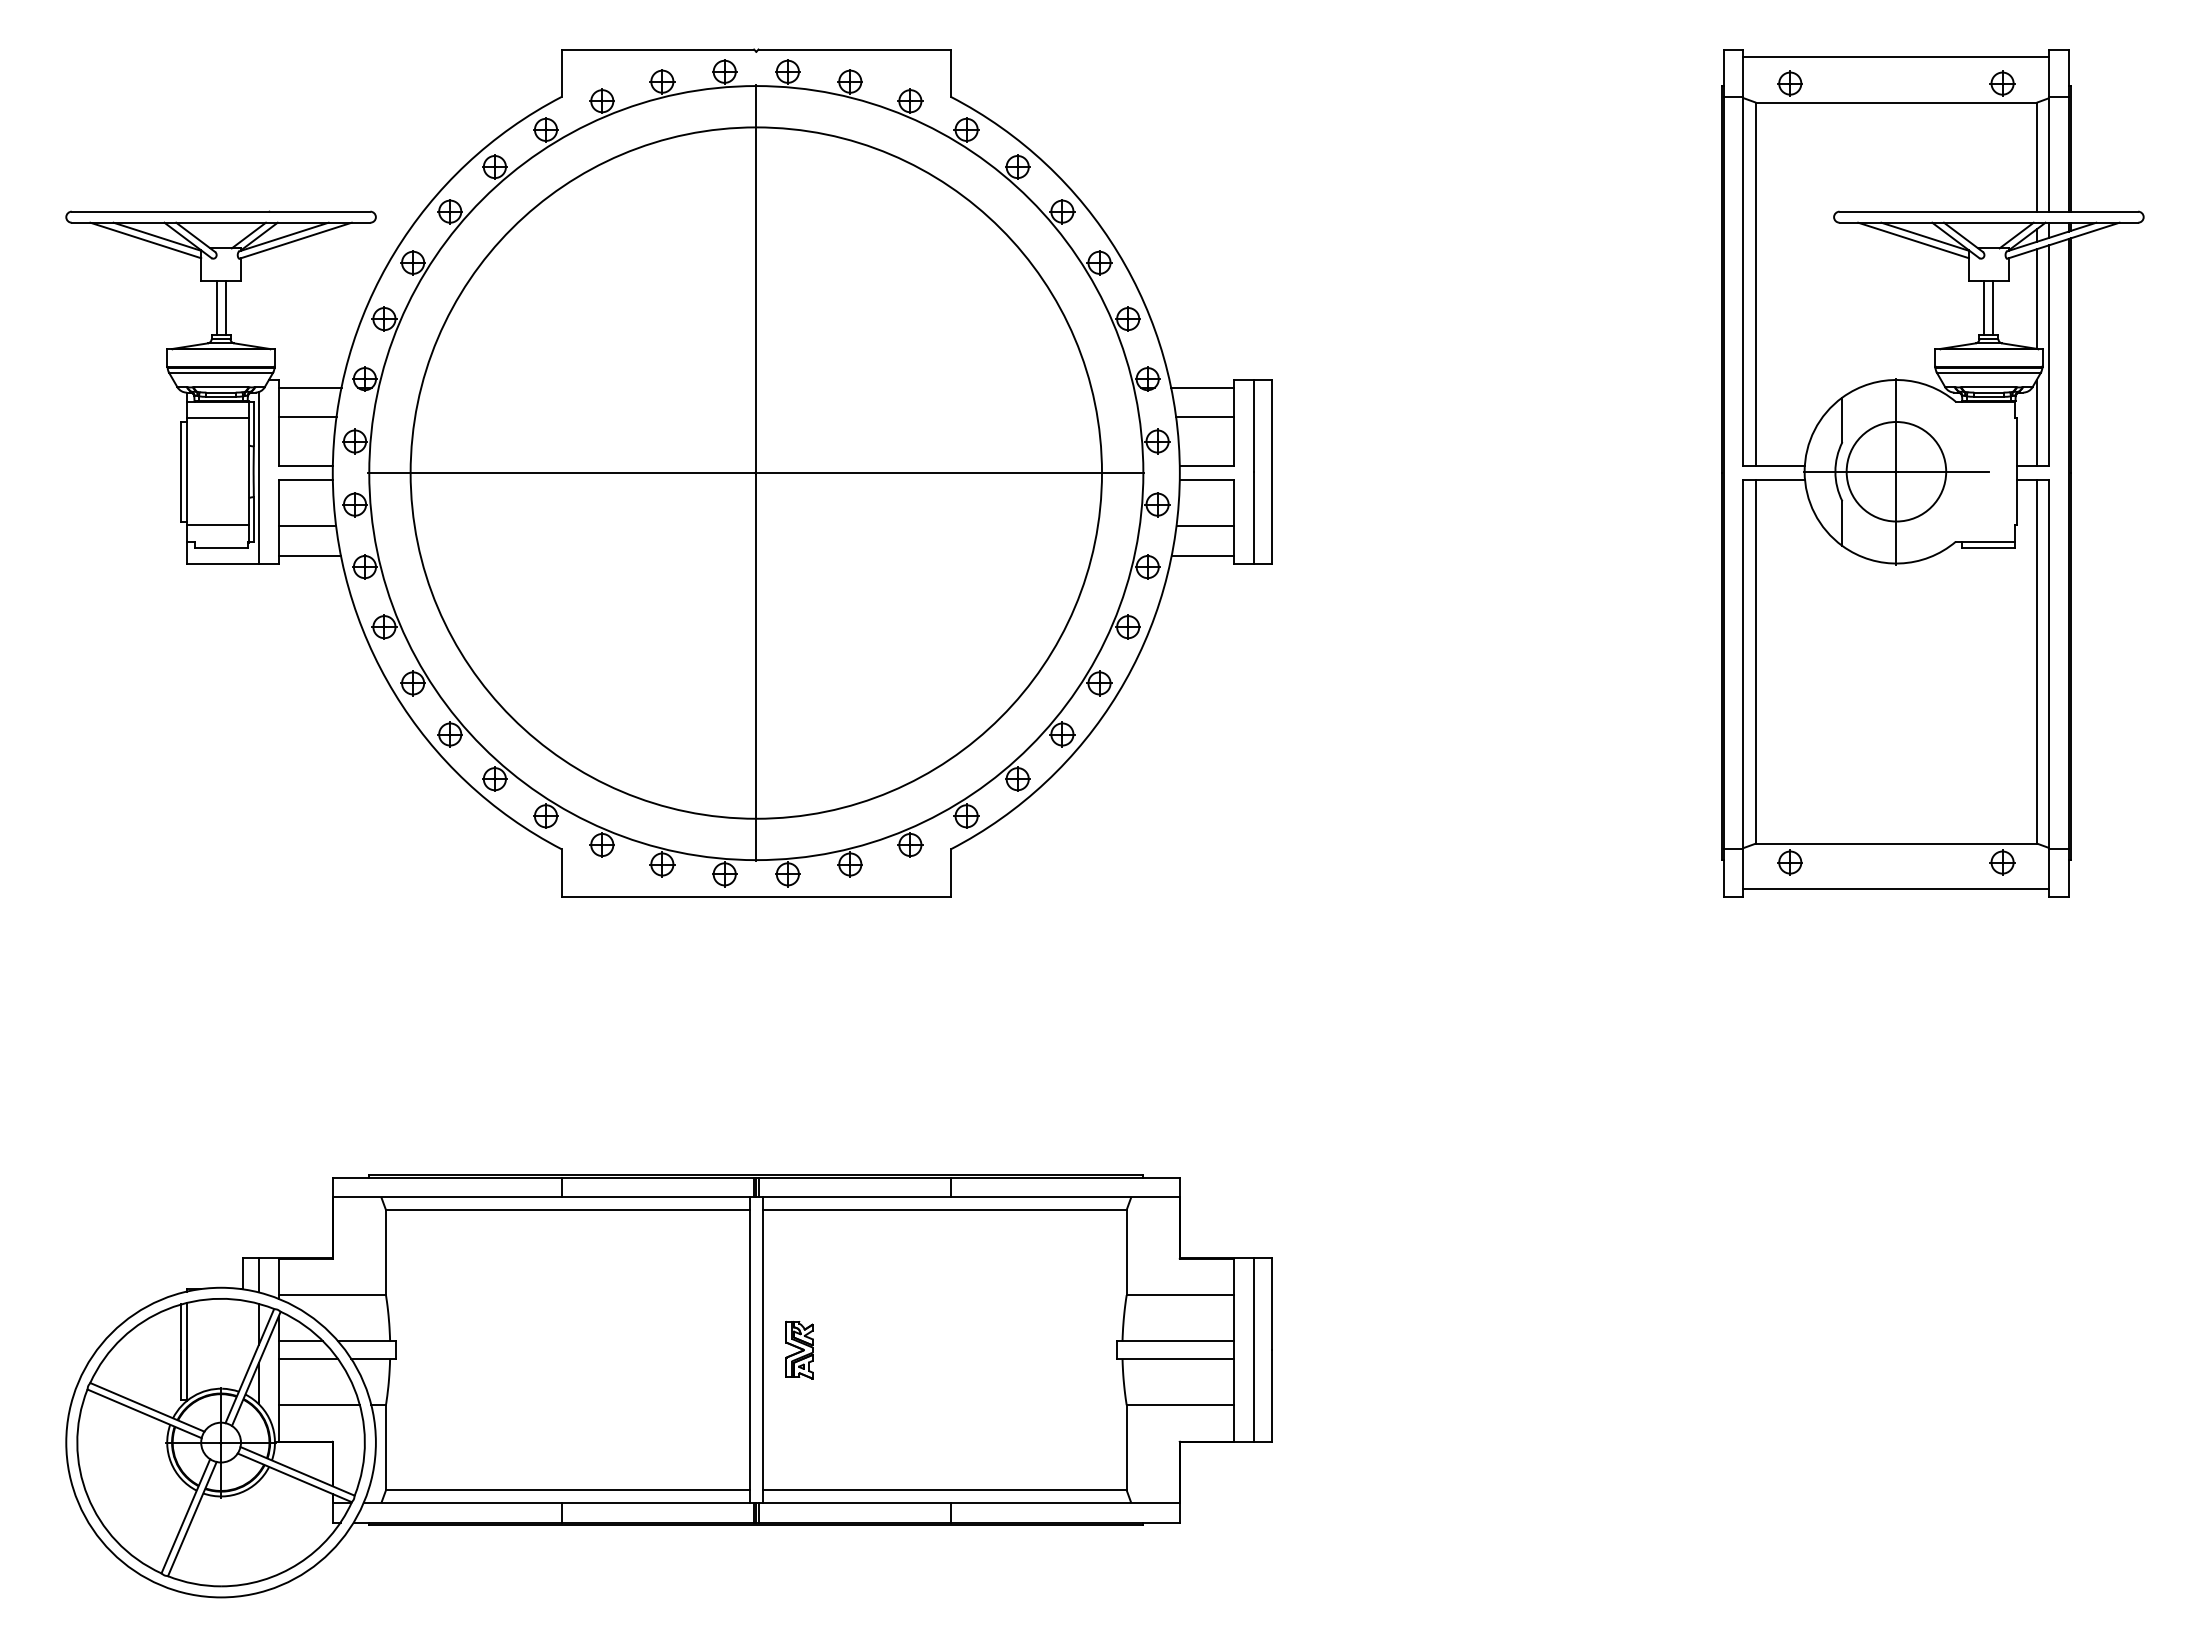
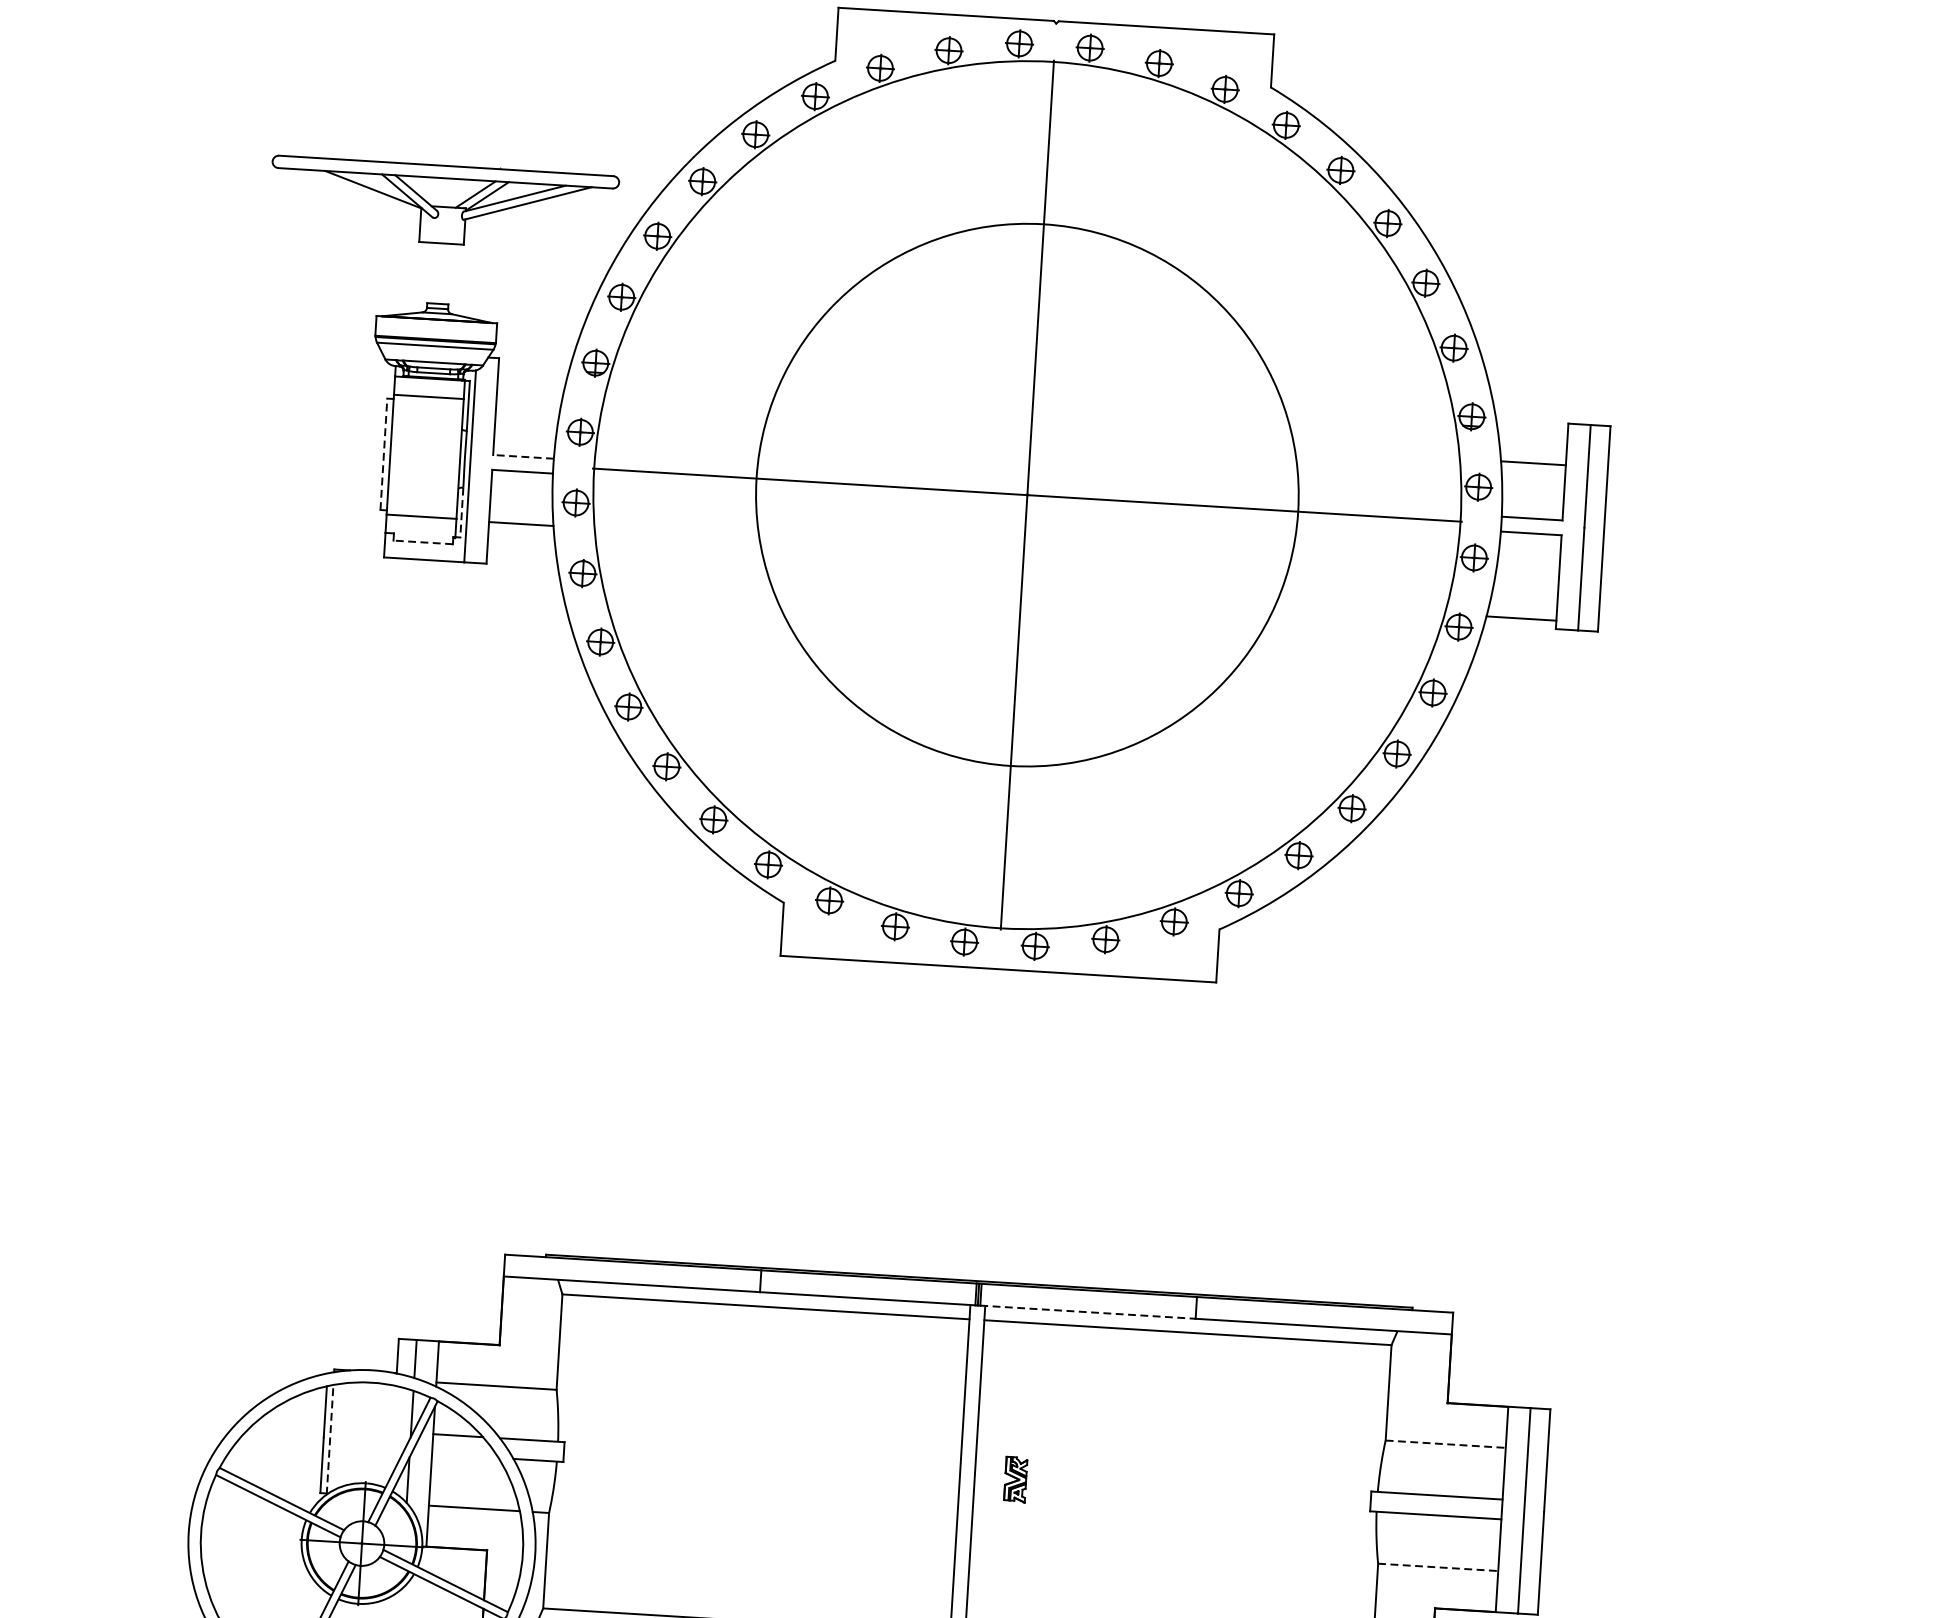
line: (145, 240) -> (359, 193), removed
line: (216, 307) -> (434, 272), removed
line: (225, 307) -> (444, 273), removed
line: (309, 387) -> (533, 368), removed
line: (1202, 387) -> (1532, 429), removed
line: (307, 417) -> (528, 402), removed
line: (305, 466) -> (523, 456), solid -> dashed
line: (181, 471) -> (384, 454), solid -> dashed
circle: (756, 472) -> (1027, 494), size x0.7
line: (253, 519) -> (461, 512), solid -> dashed
line: (1205, 526) -> (1526, 585), removed
line: (221, 548) -> (423, 542), solid -> dashed
line: (309, 556) -> (521, 557), removed
line: (855, 1197) -> (1088, 1312), solid -> dashed
line: (1180, 1295) -> (1445, 1444), solid -> dashed
part: (799, 1349) -> (1015, 1478), size x0.7
line: (187, 1351) -> (330, 1439), solid -> dashed
line: (308, 1359) -> (465, 1456), removed
line: (1180, 1405) -> (1438, 1567), solid -> dashed

